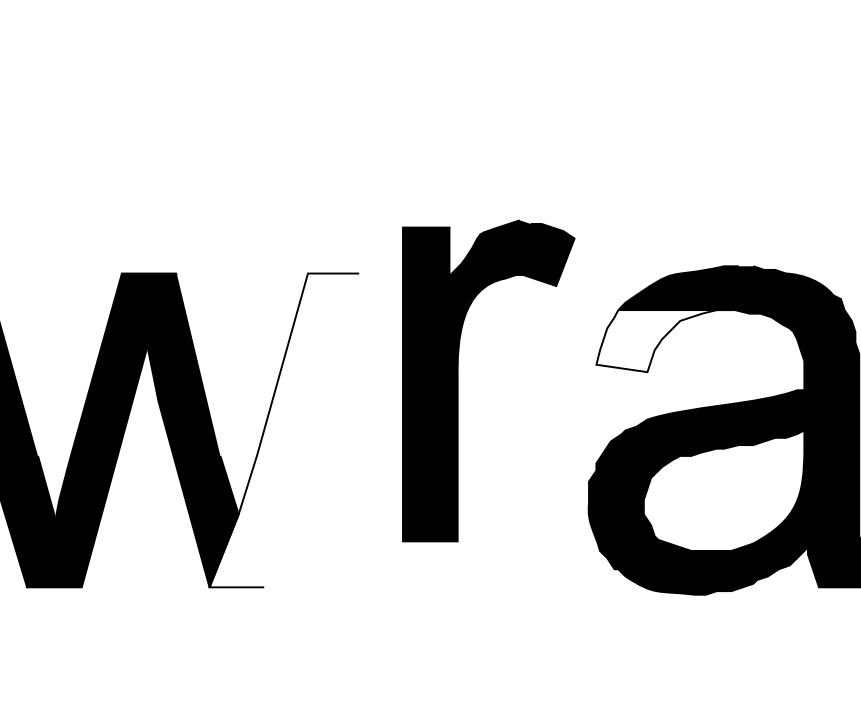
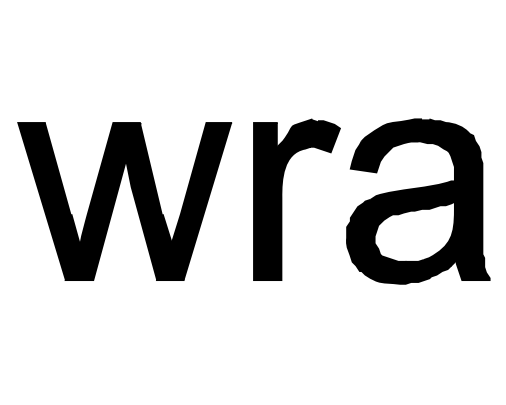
fill: (663, 340) -> (384, 156), added
part: (459, 380) -> (282, 199), moved
fill: (284, 430) -> (194, 201), added

